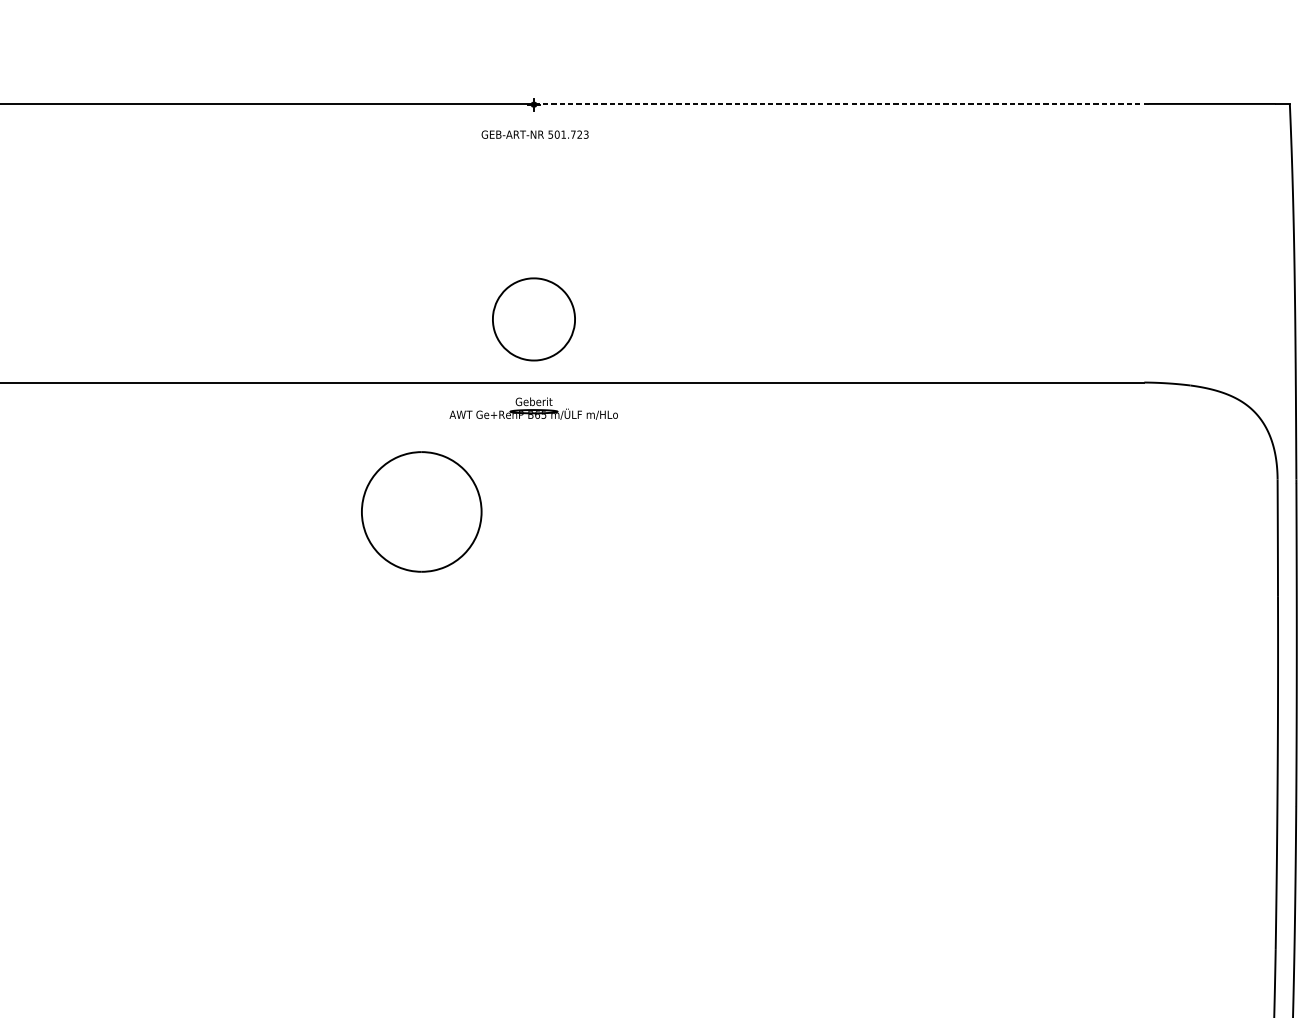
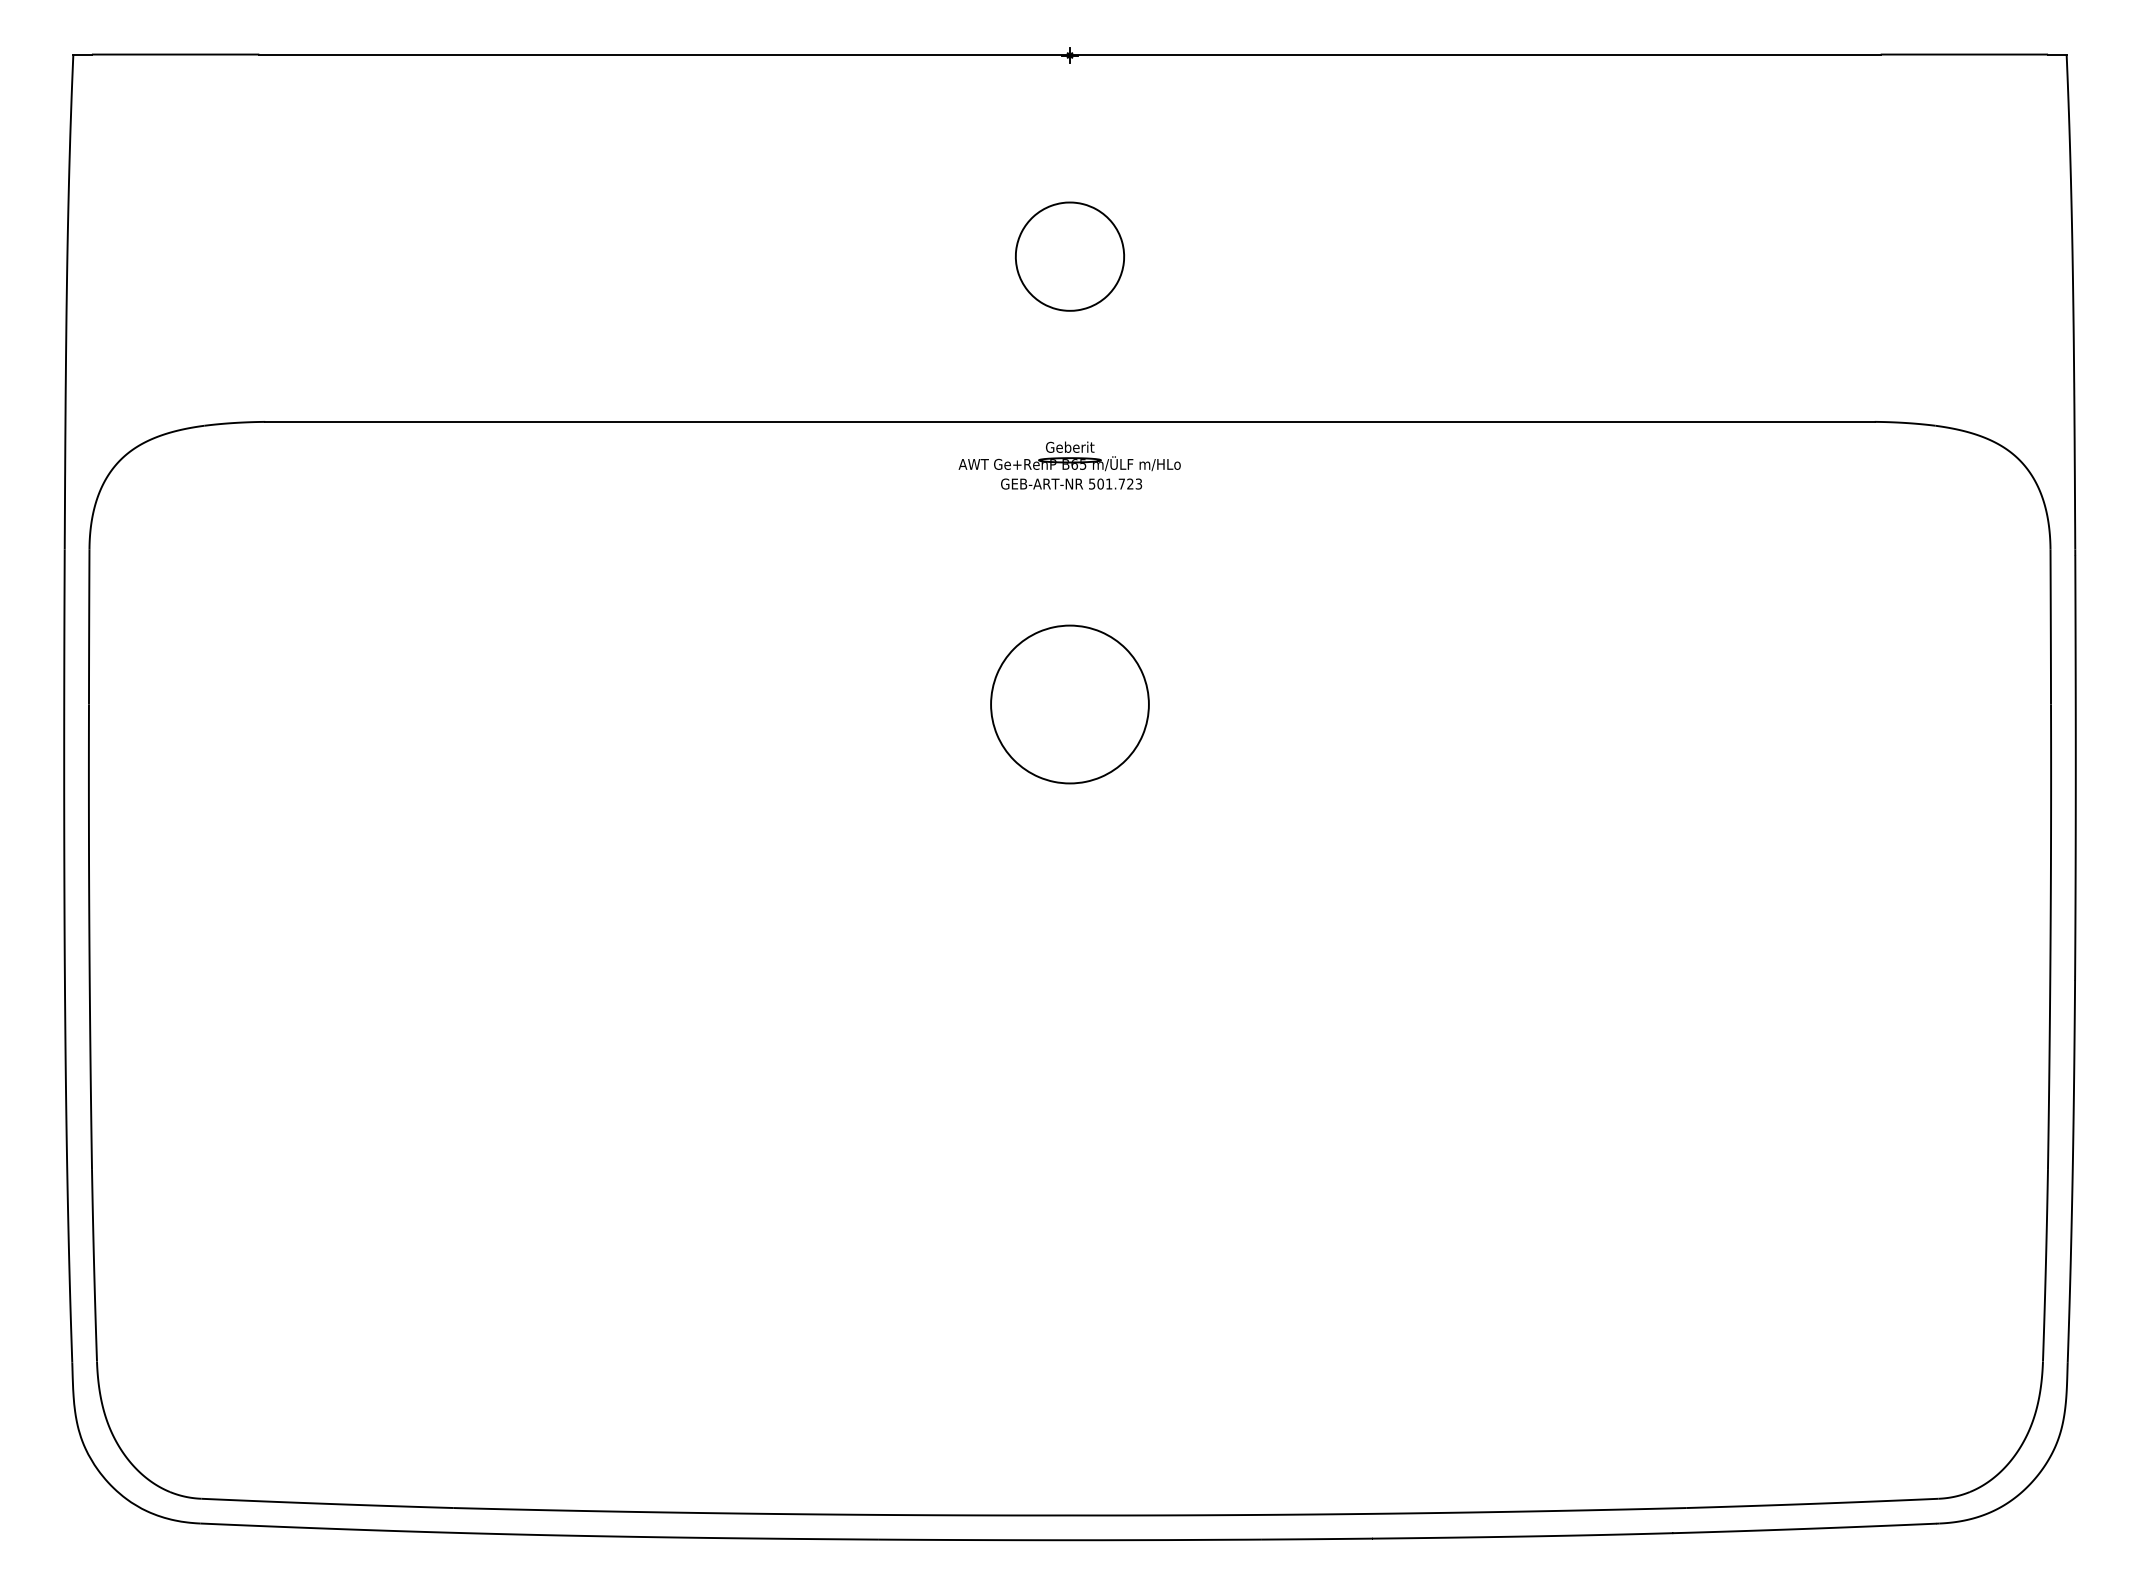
line: (840, 103) -> (1474, 54), dashed -> solid
text: (535, 134) -> (1071, 483), moved
part: (534, 319) -> (1070, 256), moved
part: (421, 511) -> (1069, 704), moved

